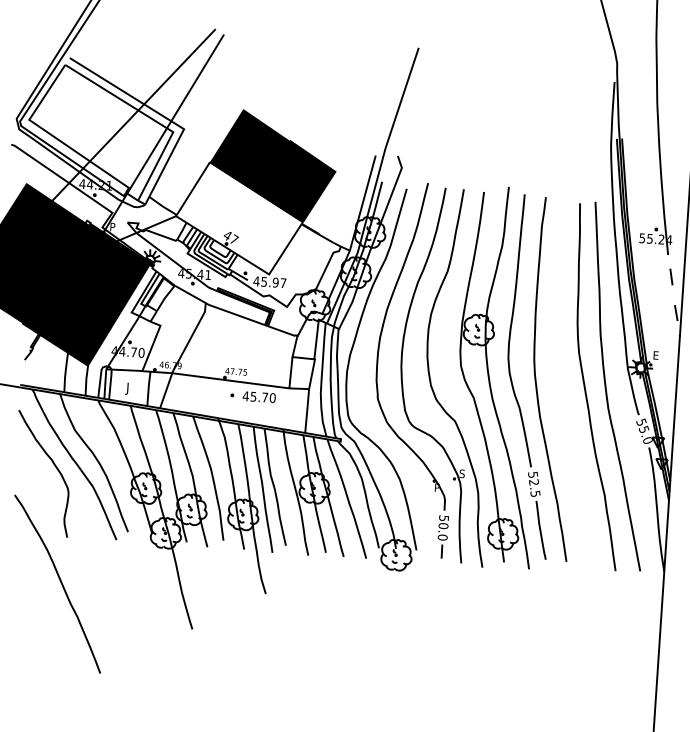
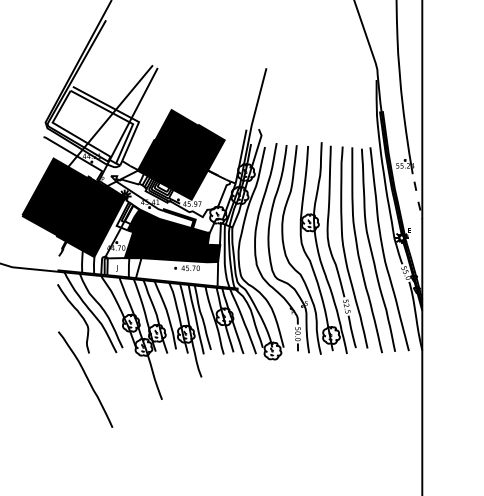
fill: (238, 218) -> (172, 169), added
fill: (230, 336) -> (172, 235), added
curve: (563, 390) -> (359, 253), added

